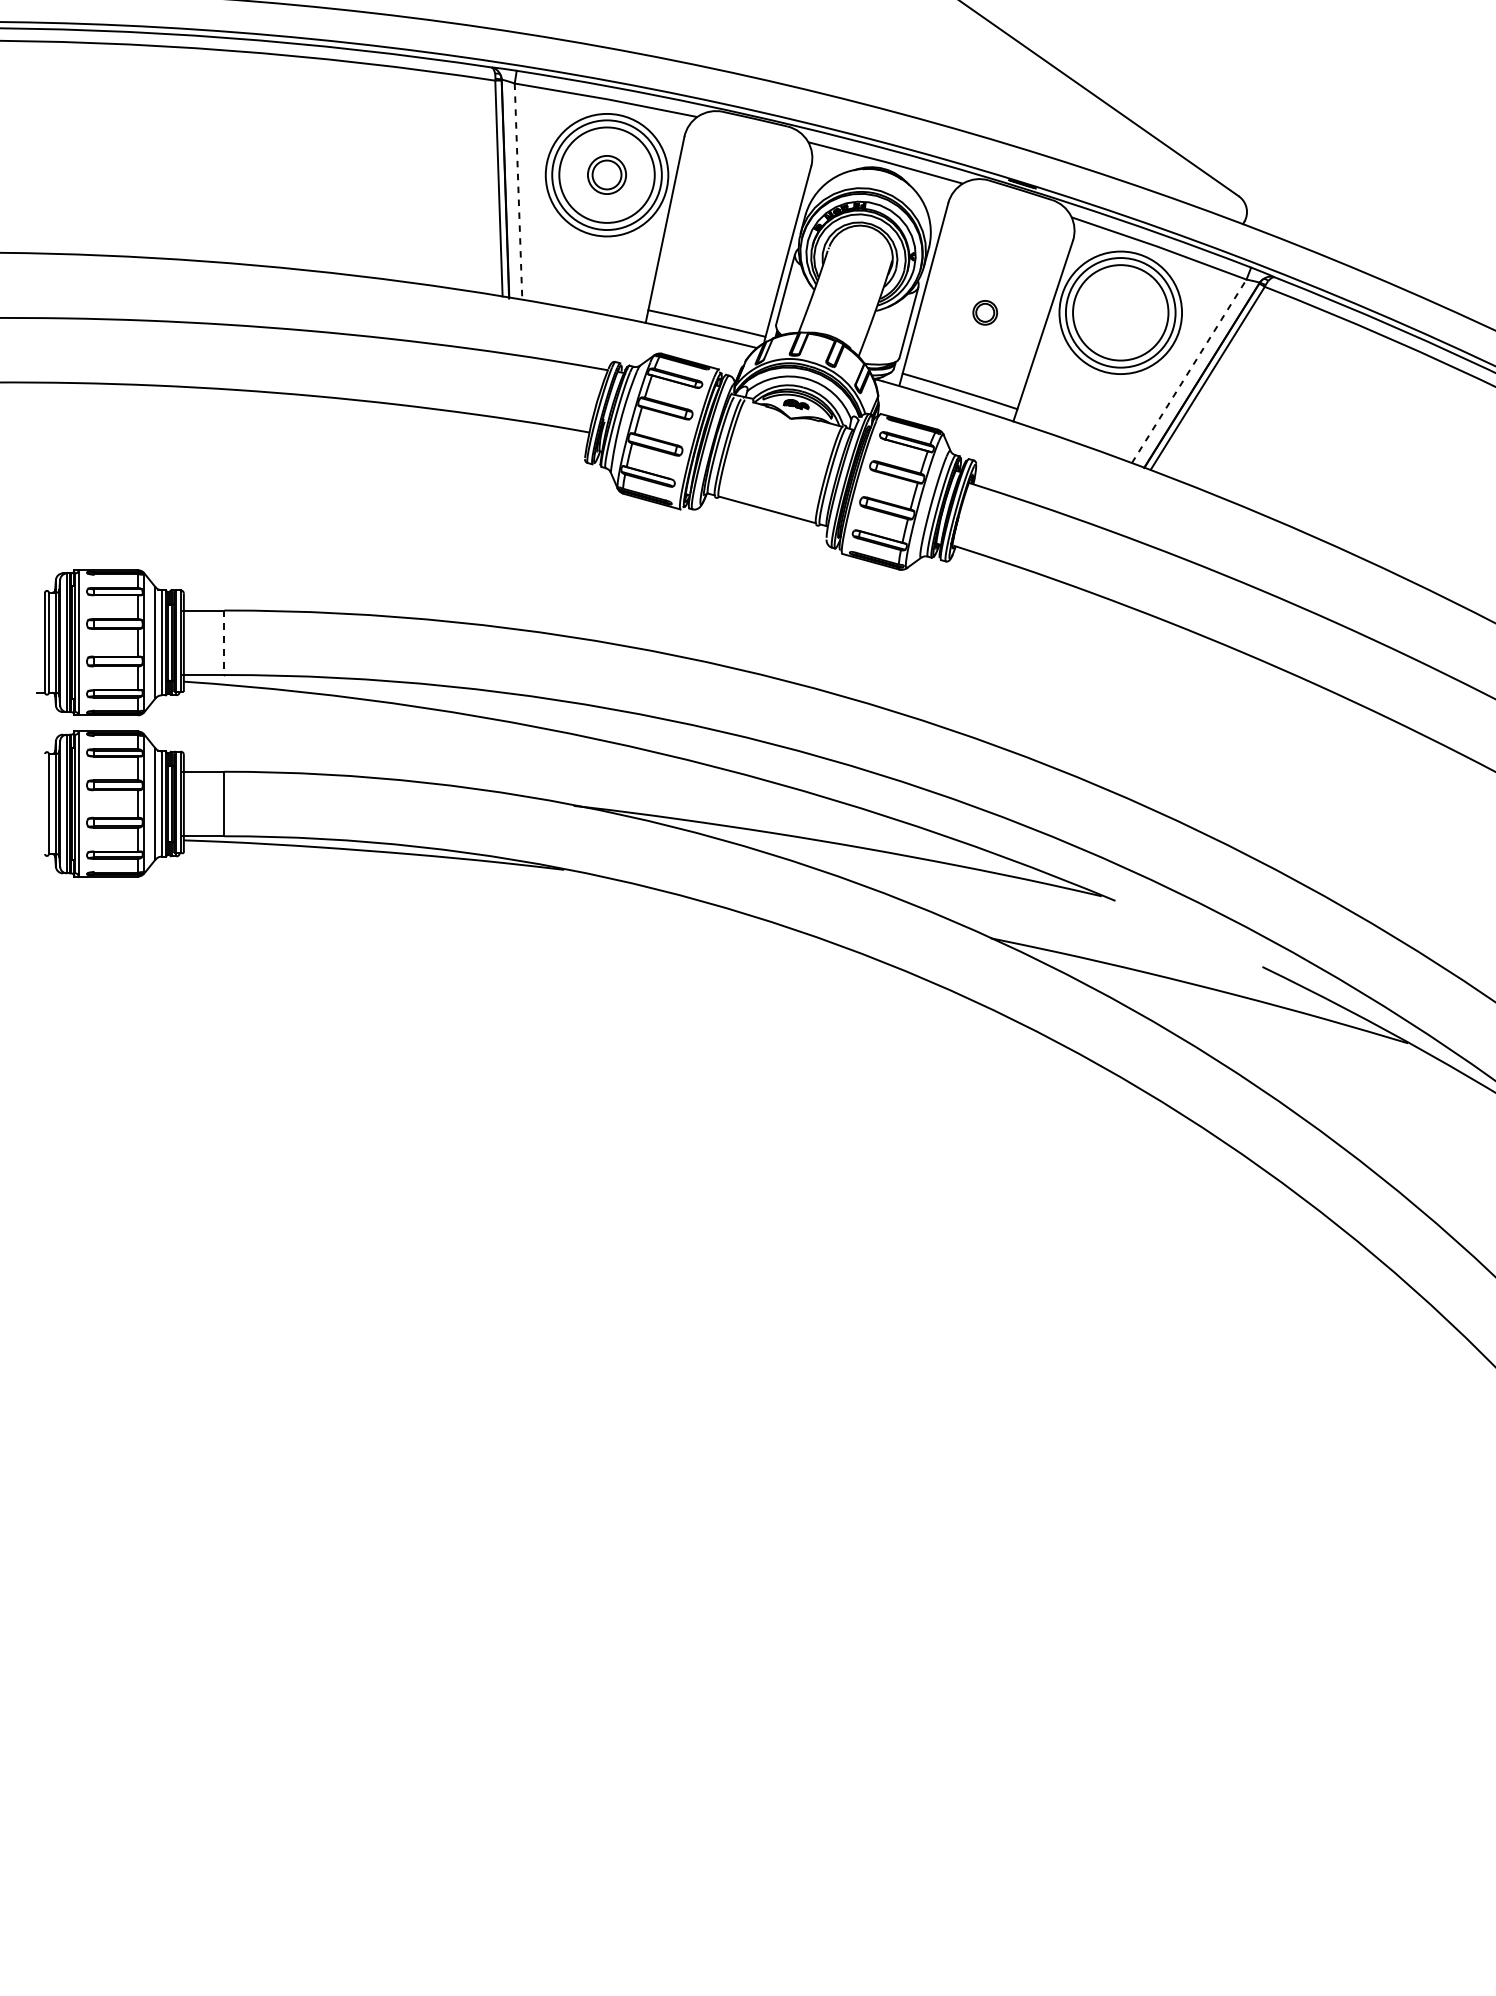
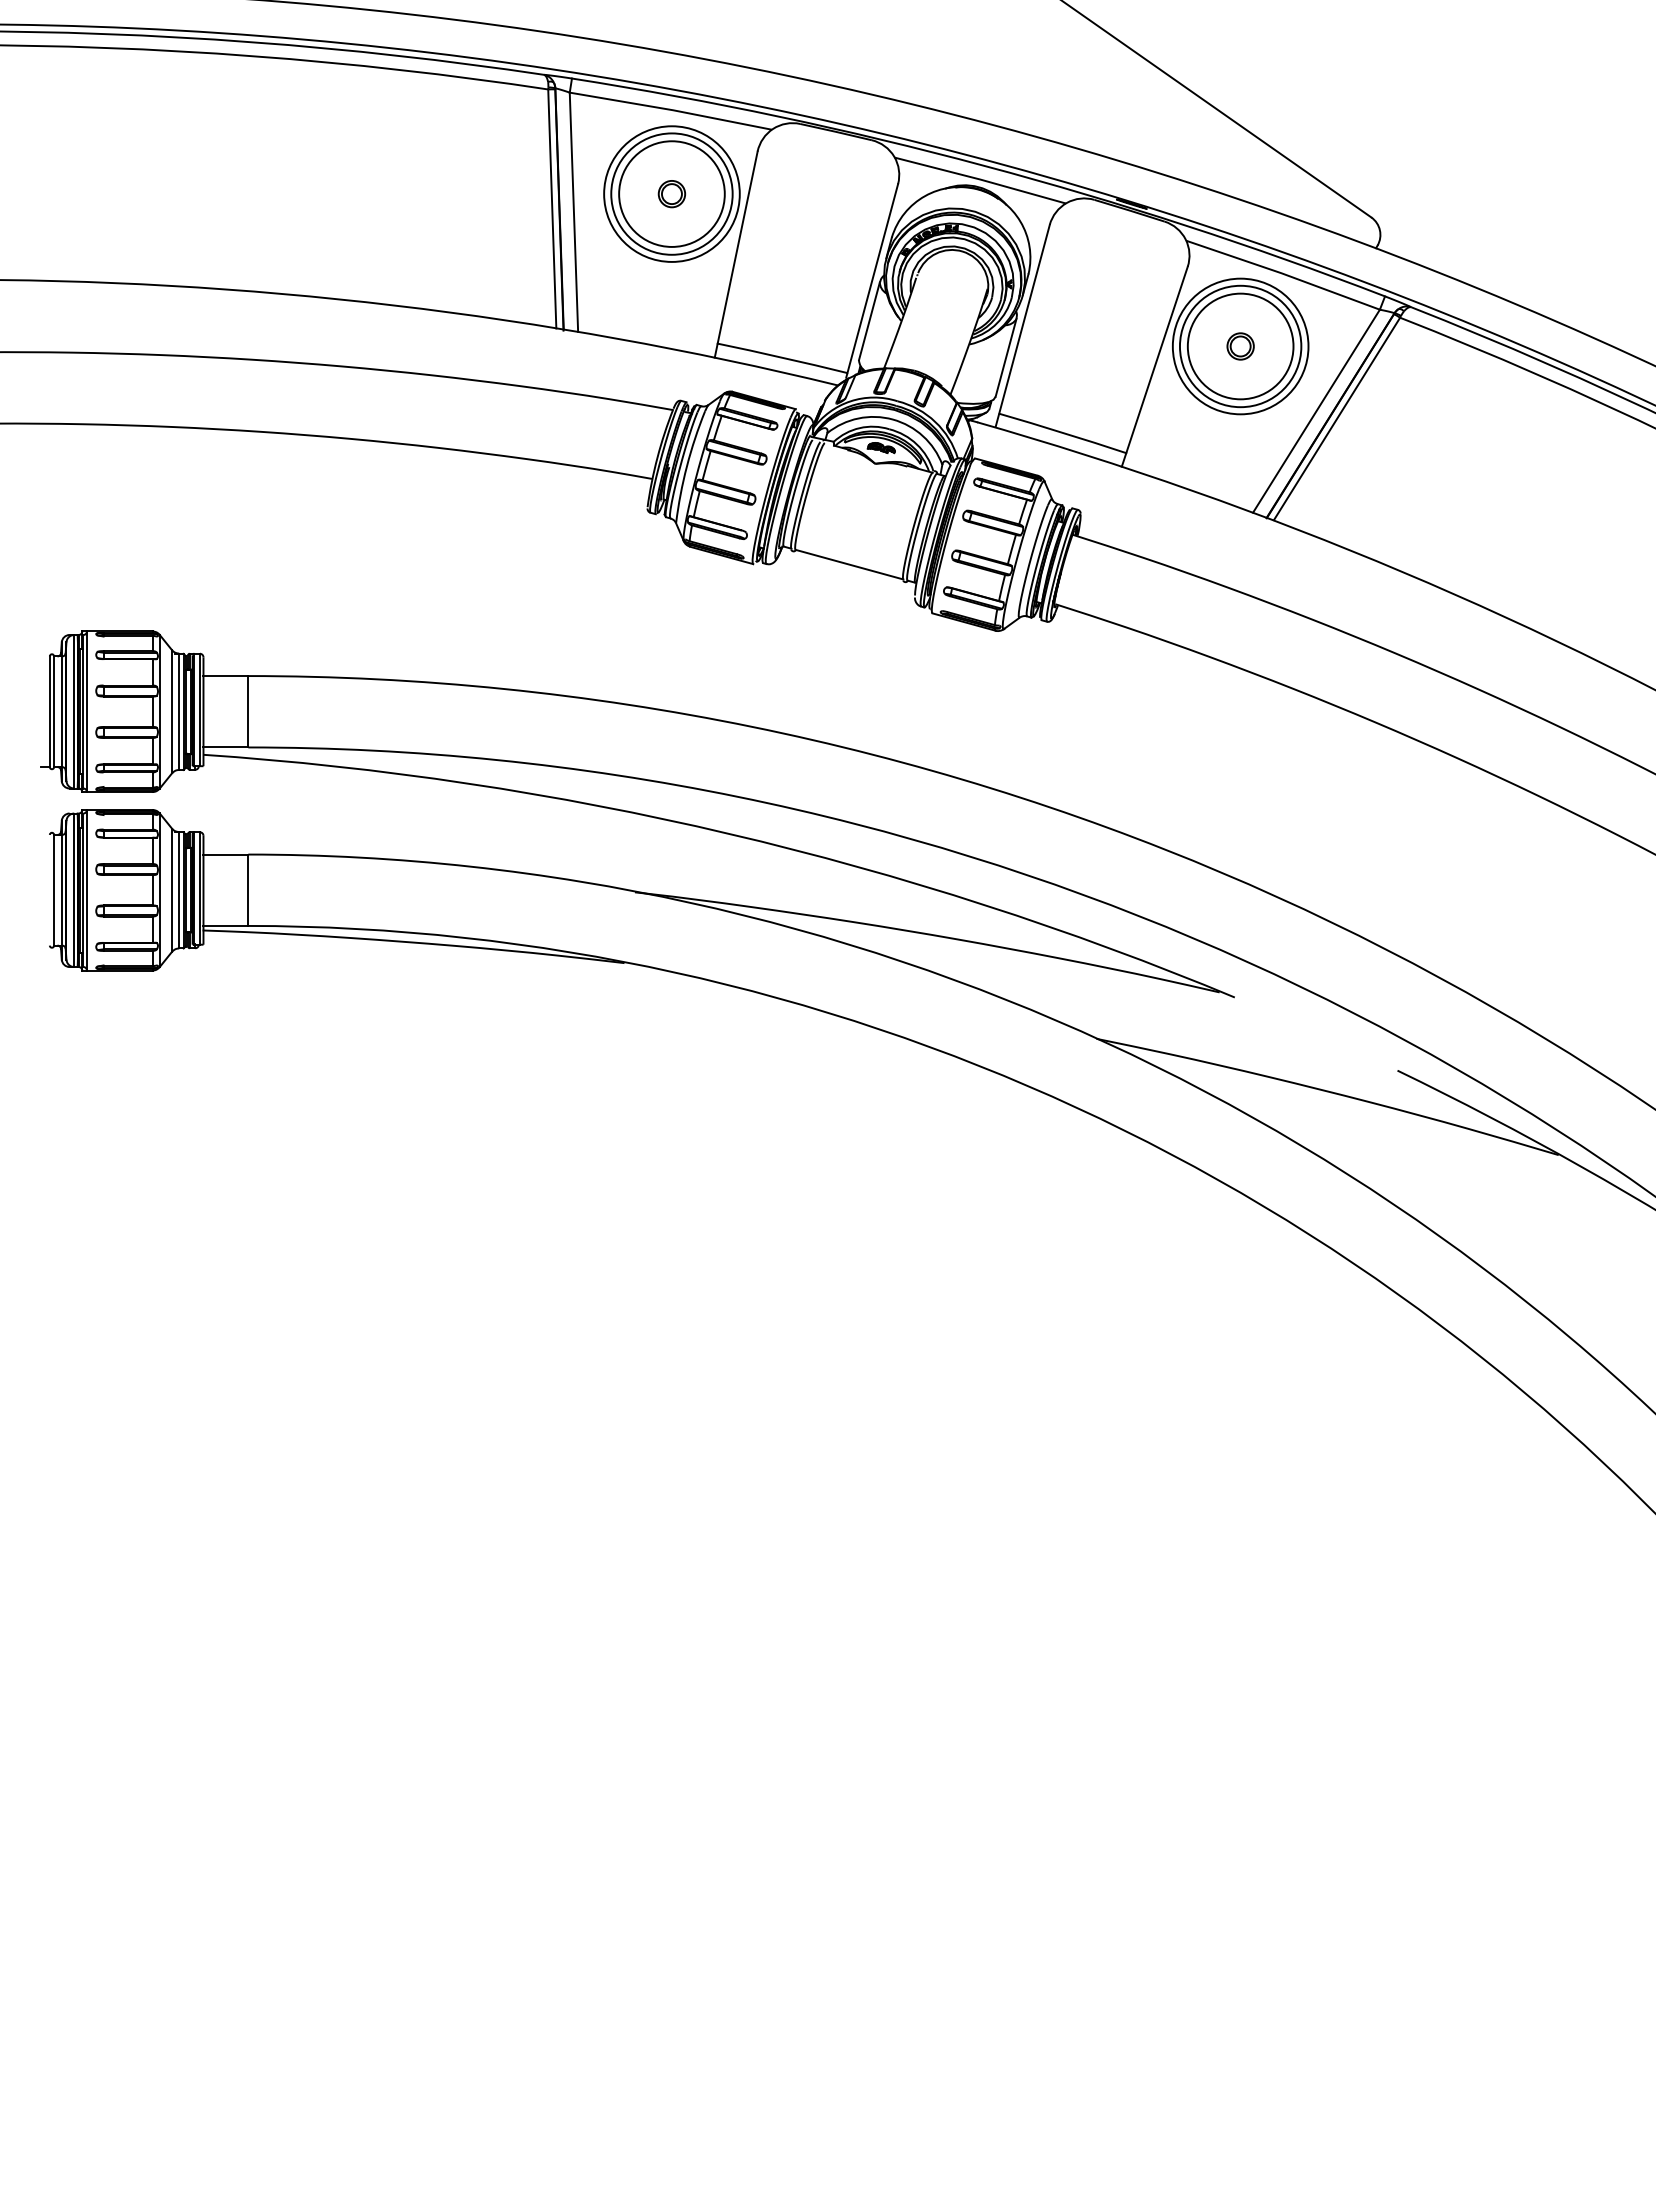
part: (606, 175) -> (671, 194), size x0.62
line: (518, 191) -> (573, 212), dashed -> solid
part: (985, 312) -> (1240, 346), moved
line: (1189, 371) -> (1316, 411), dashed -> solid
line: (224, 642) -> (248, 711), dashed -> solid

